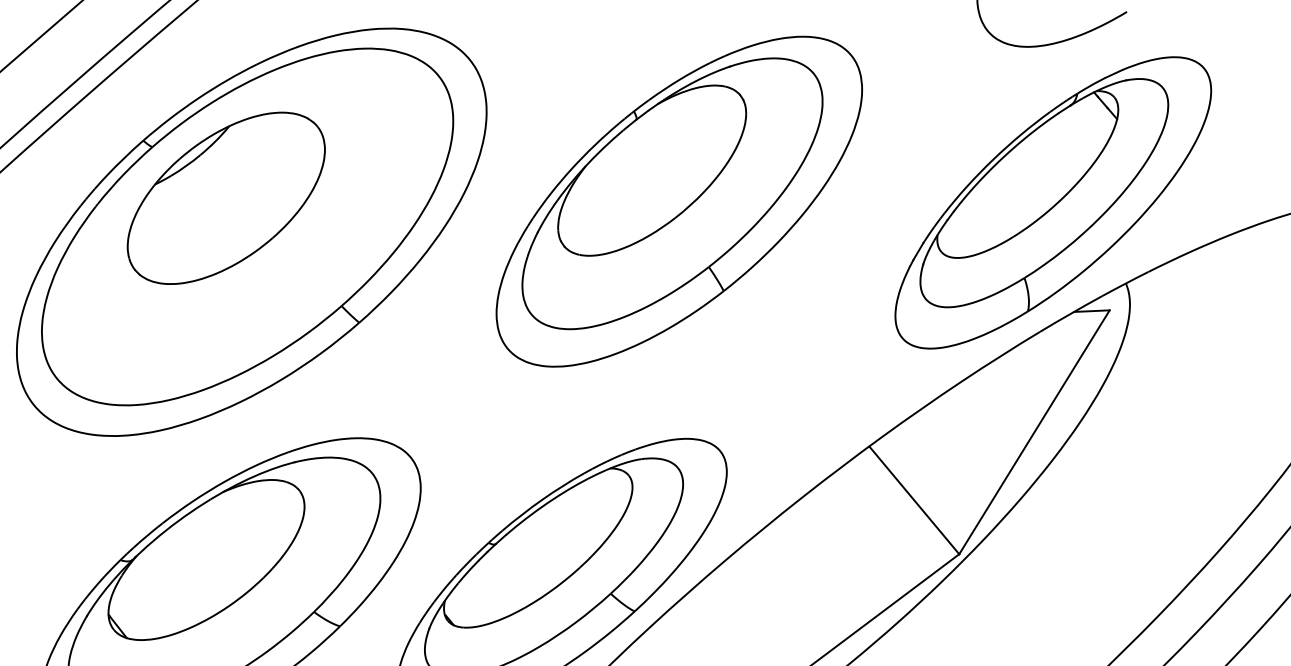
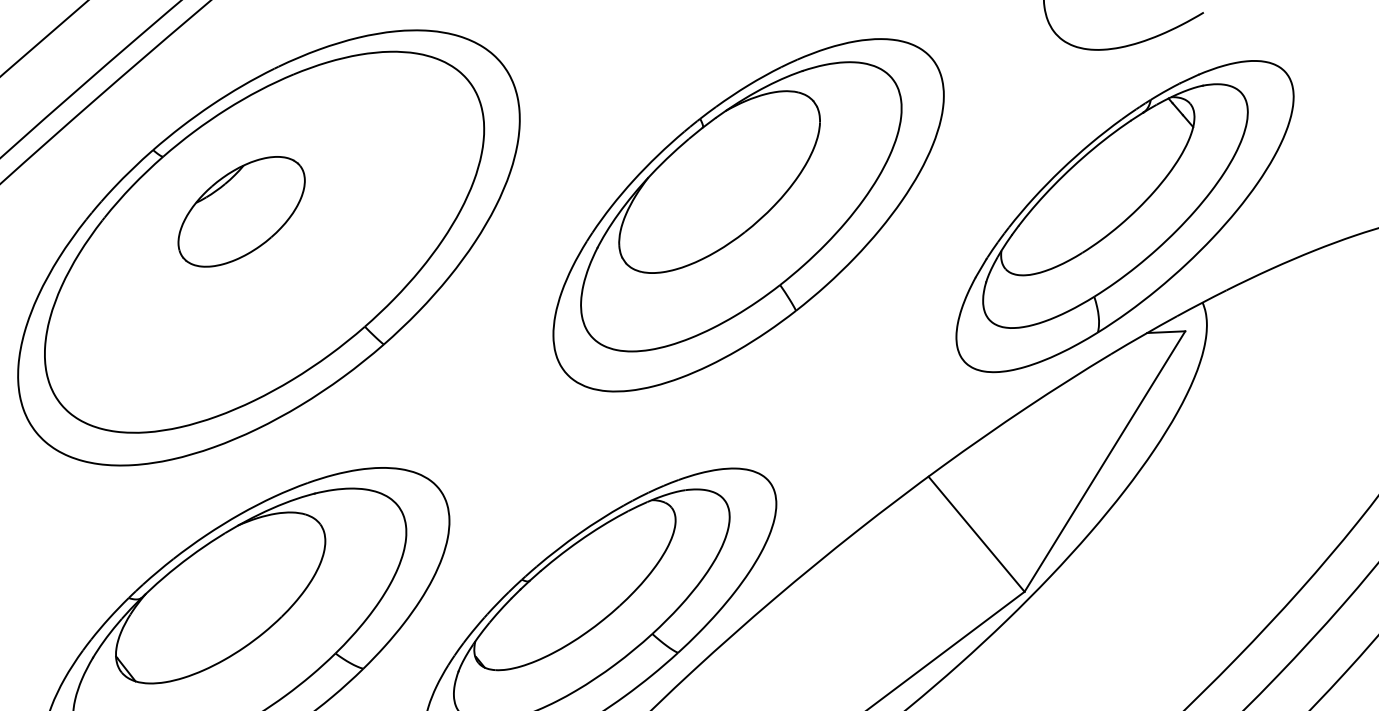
part: (226, 198) -> (241, 211), size x0.6
part: (679, 201) -> (748, 215), moved

